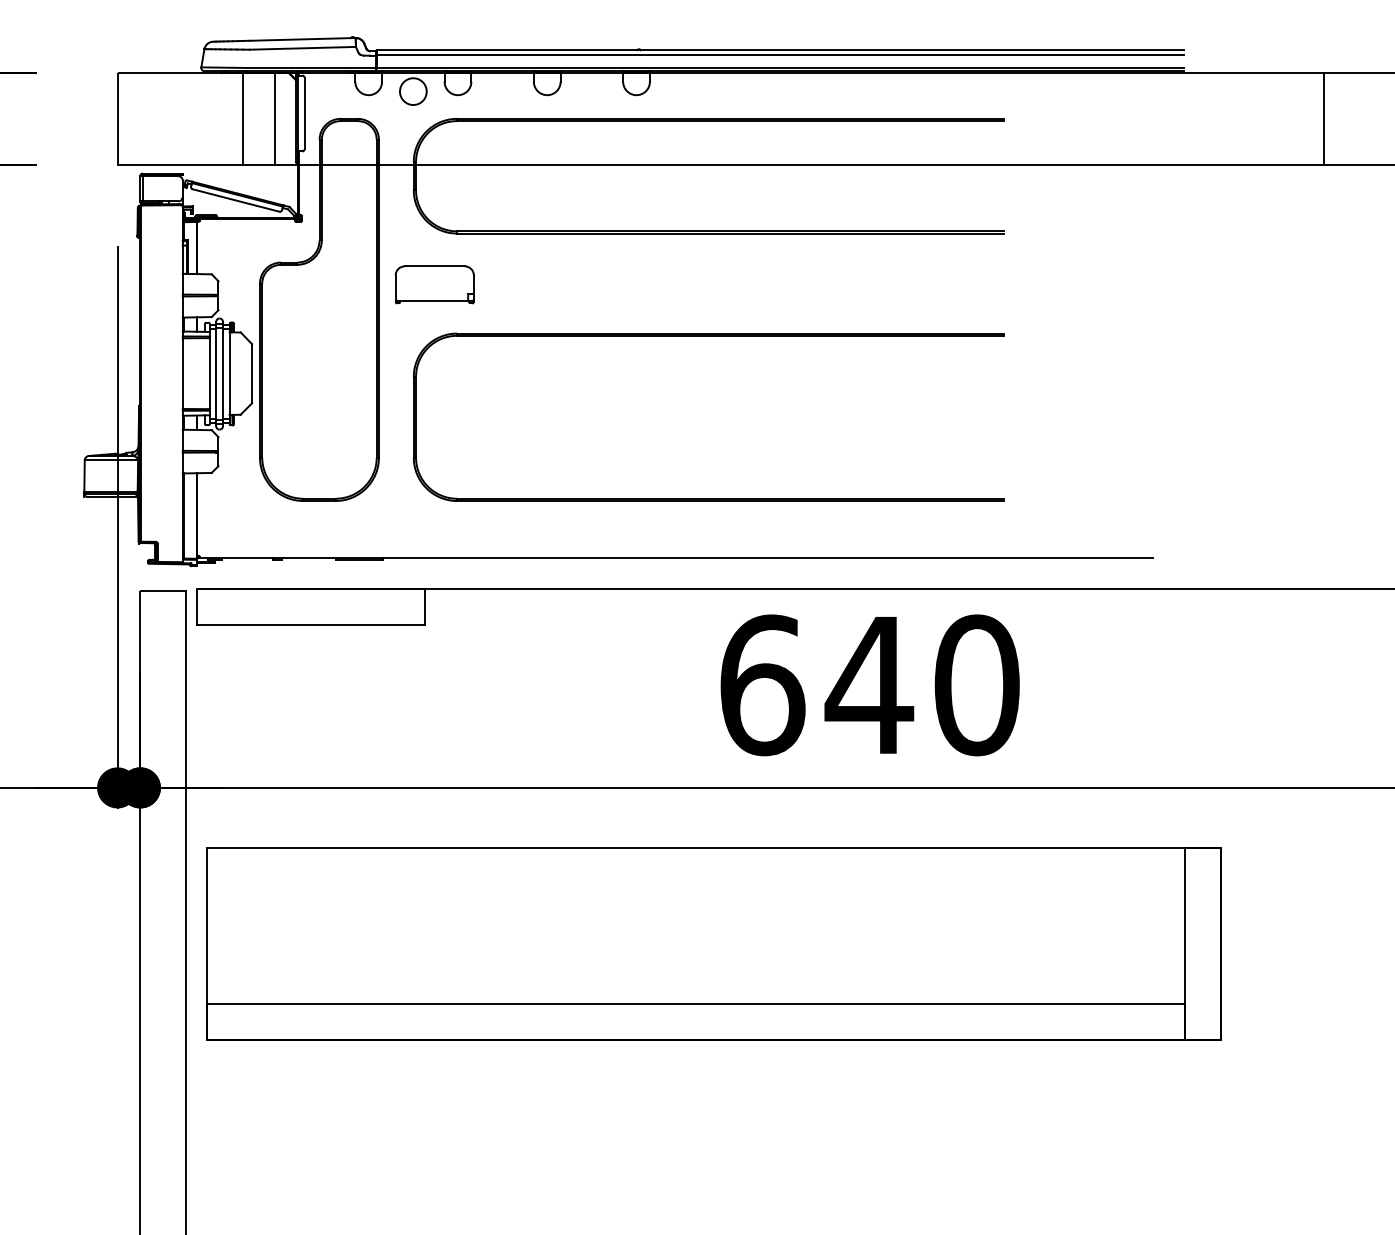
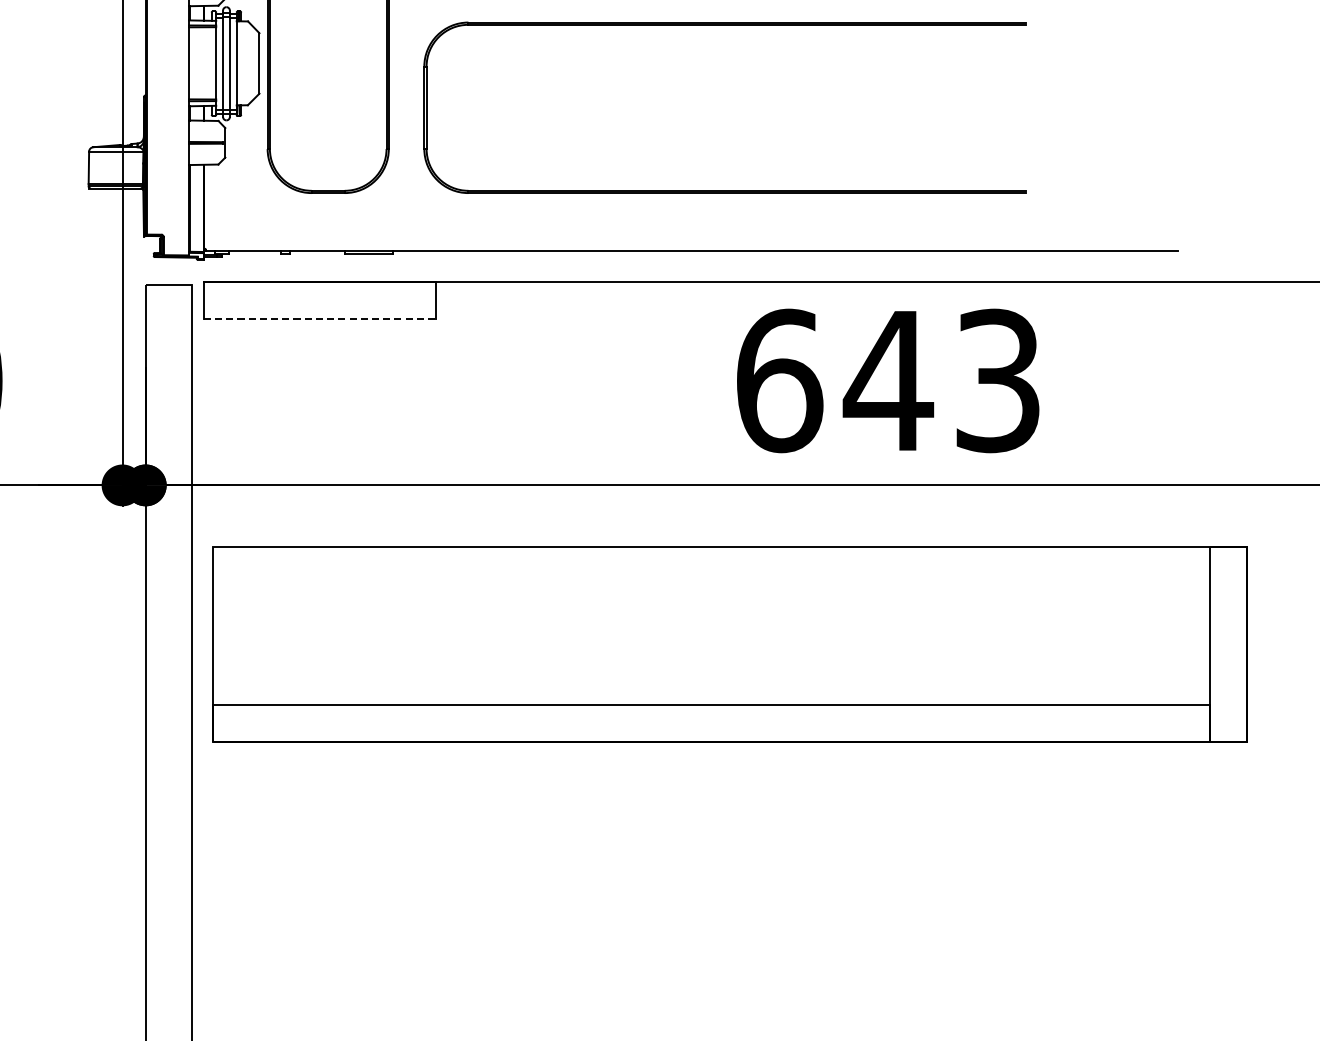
line: (311, 625) -> (320, 319), solid -> dashed
text: (976, 685) -> (997, 381), 640 -> 643

